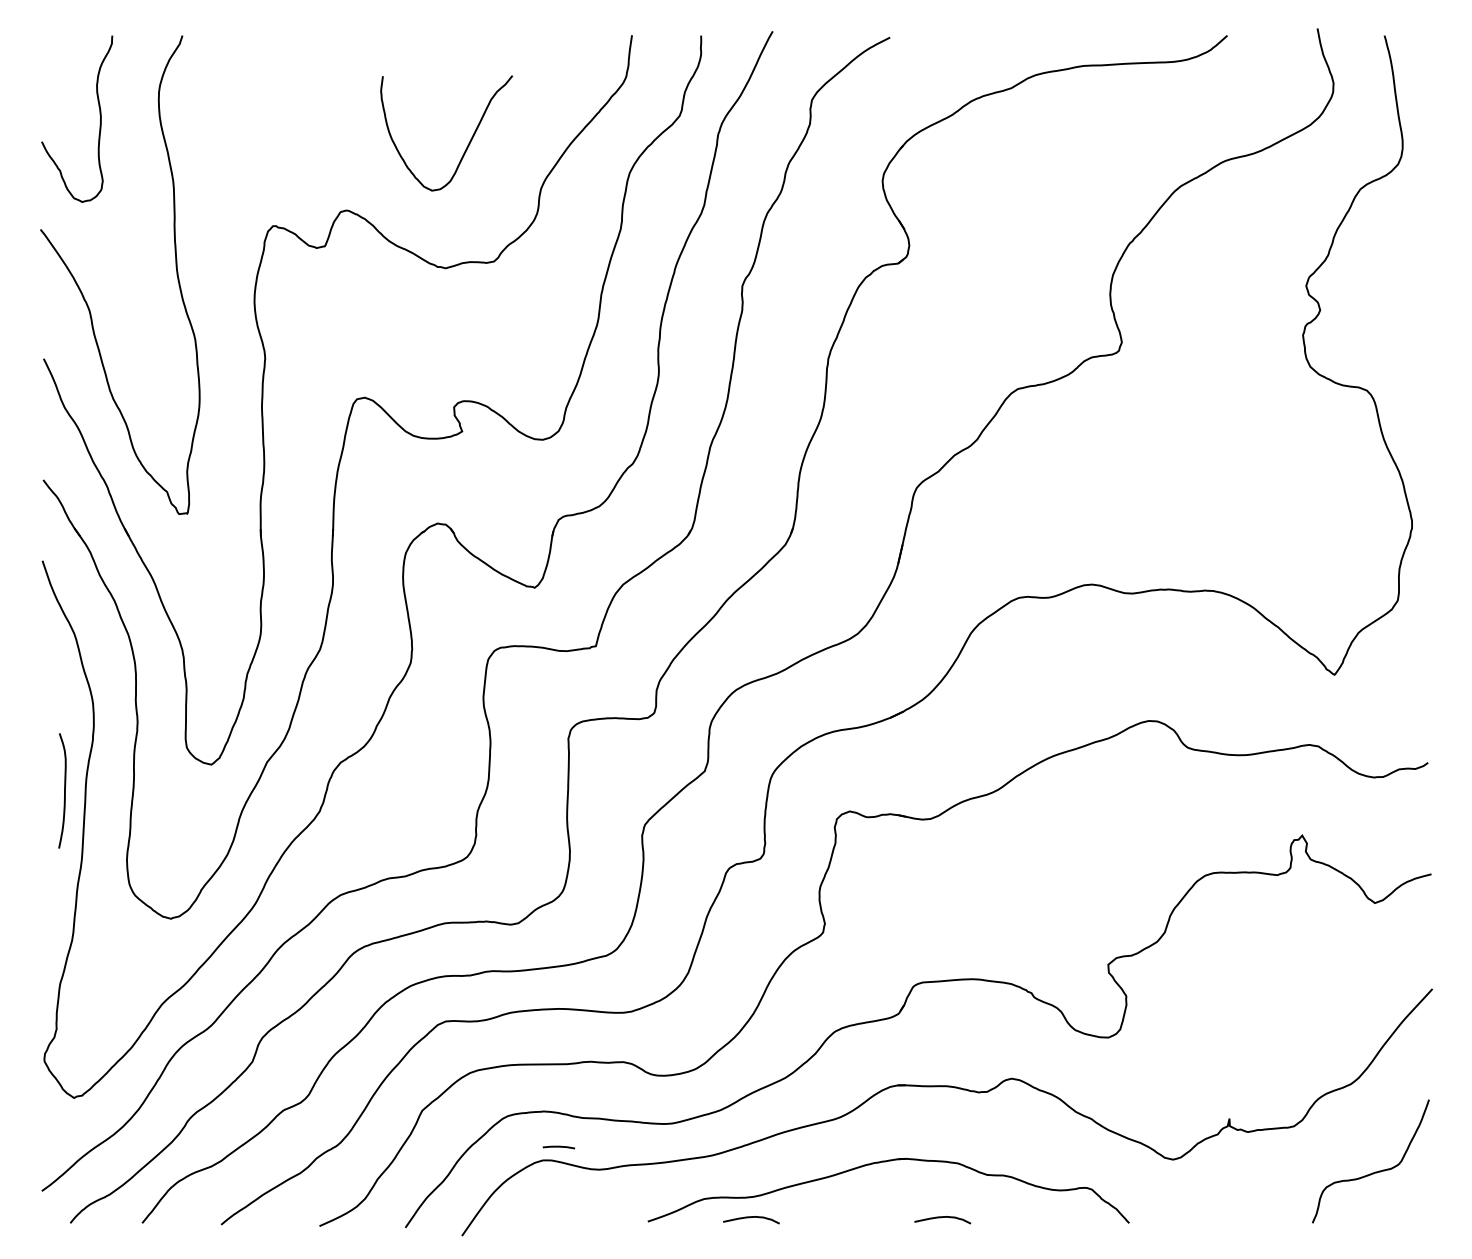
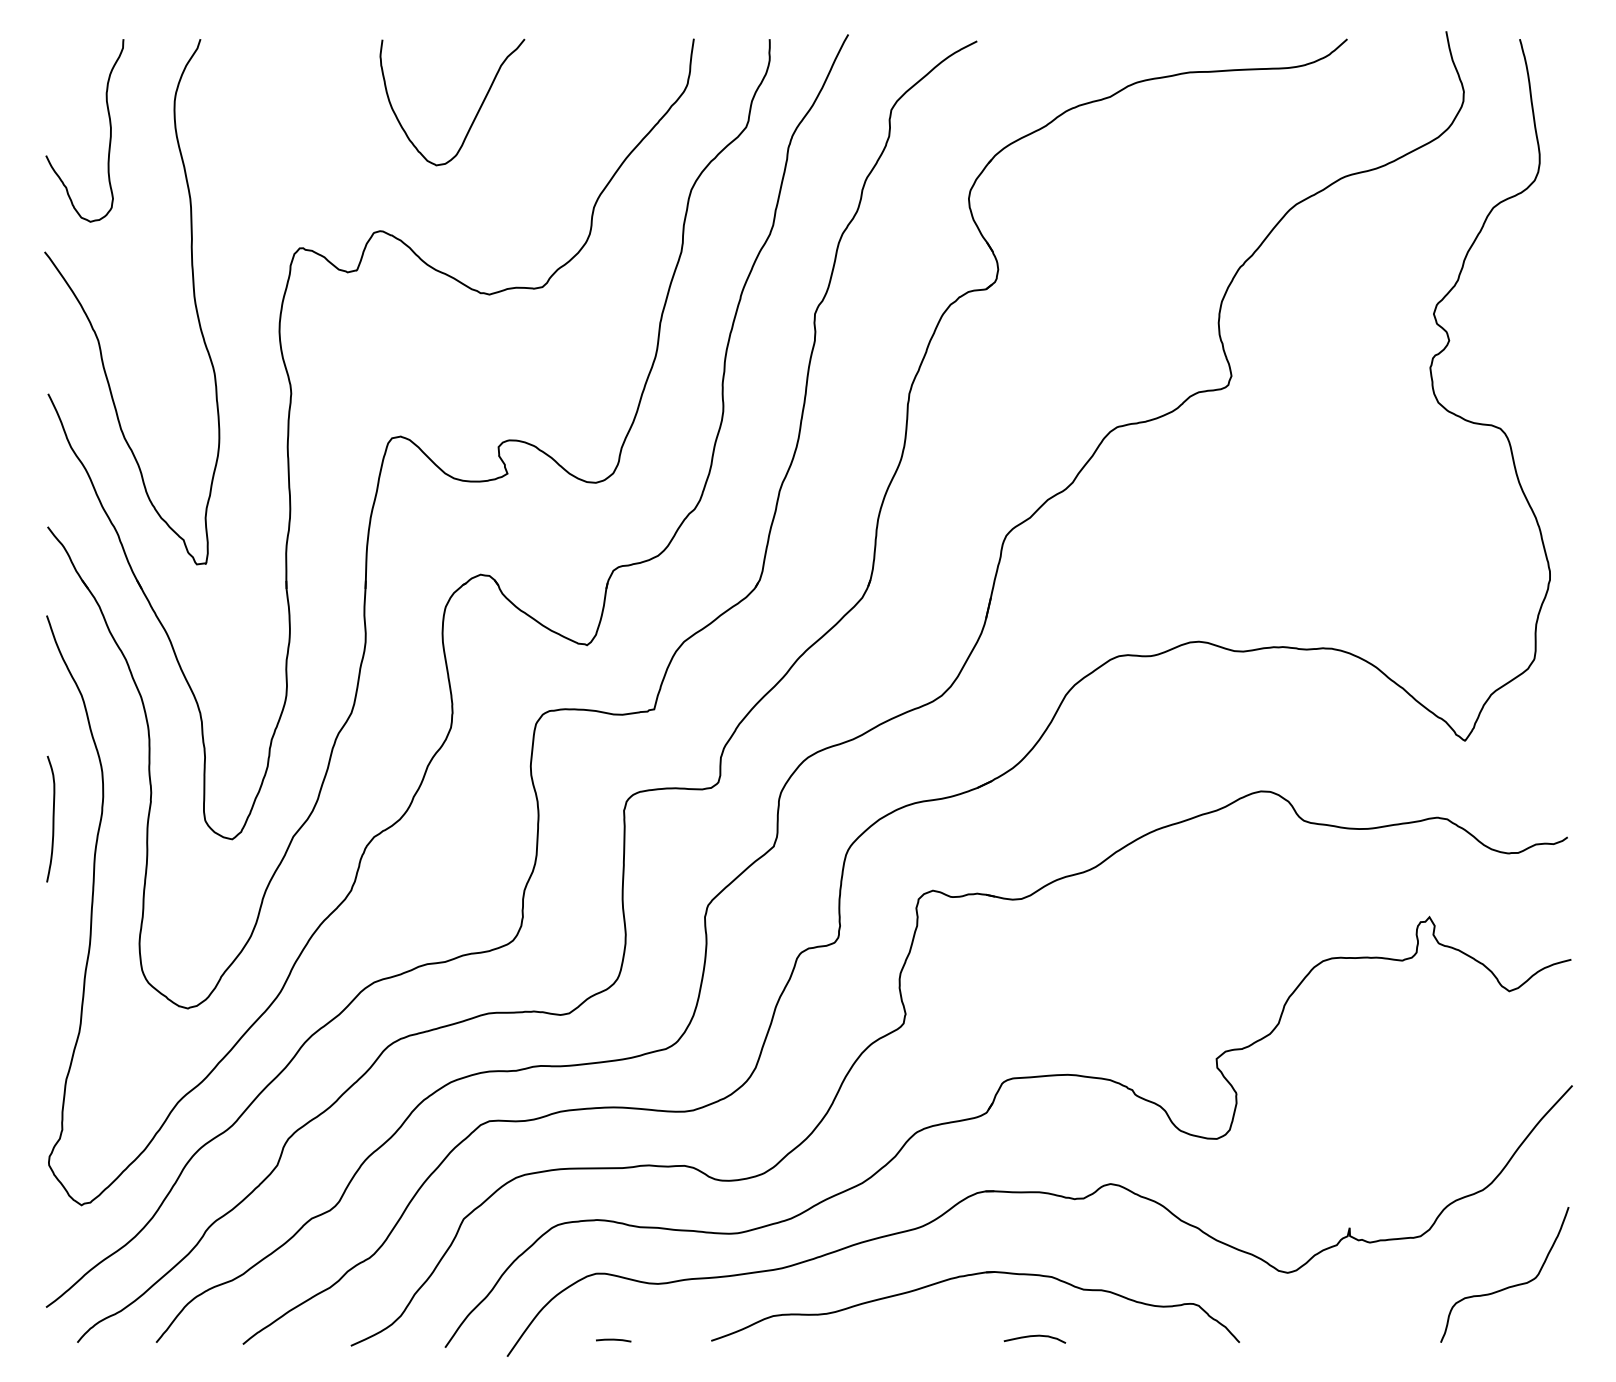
curve: (468, 143) -> (476, 113), moved
curve: (64, 790) -> (52, 818), moved
curve: (558, 1147) -> (613, 1340), moved
curve: (751, 1217) -> (824, 1336), removed

